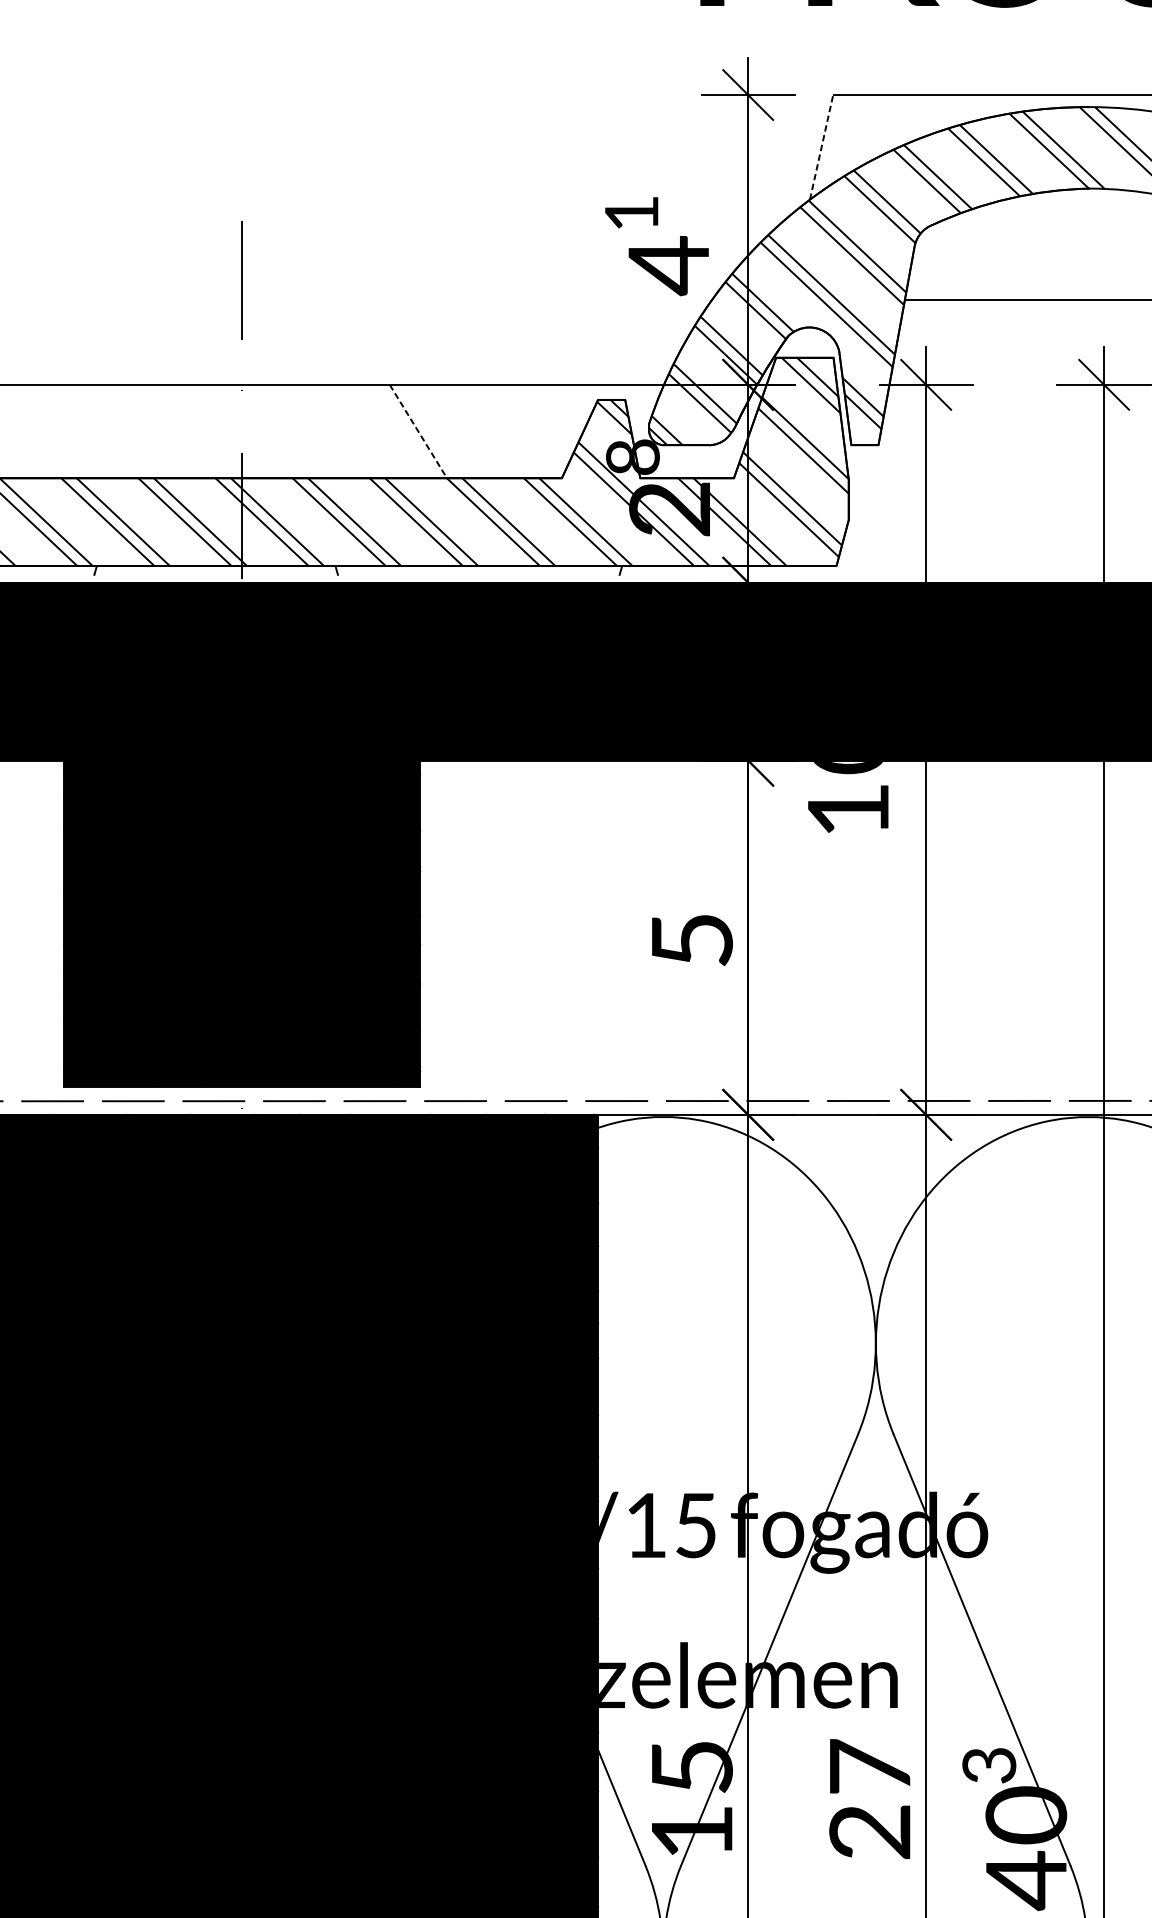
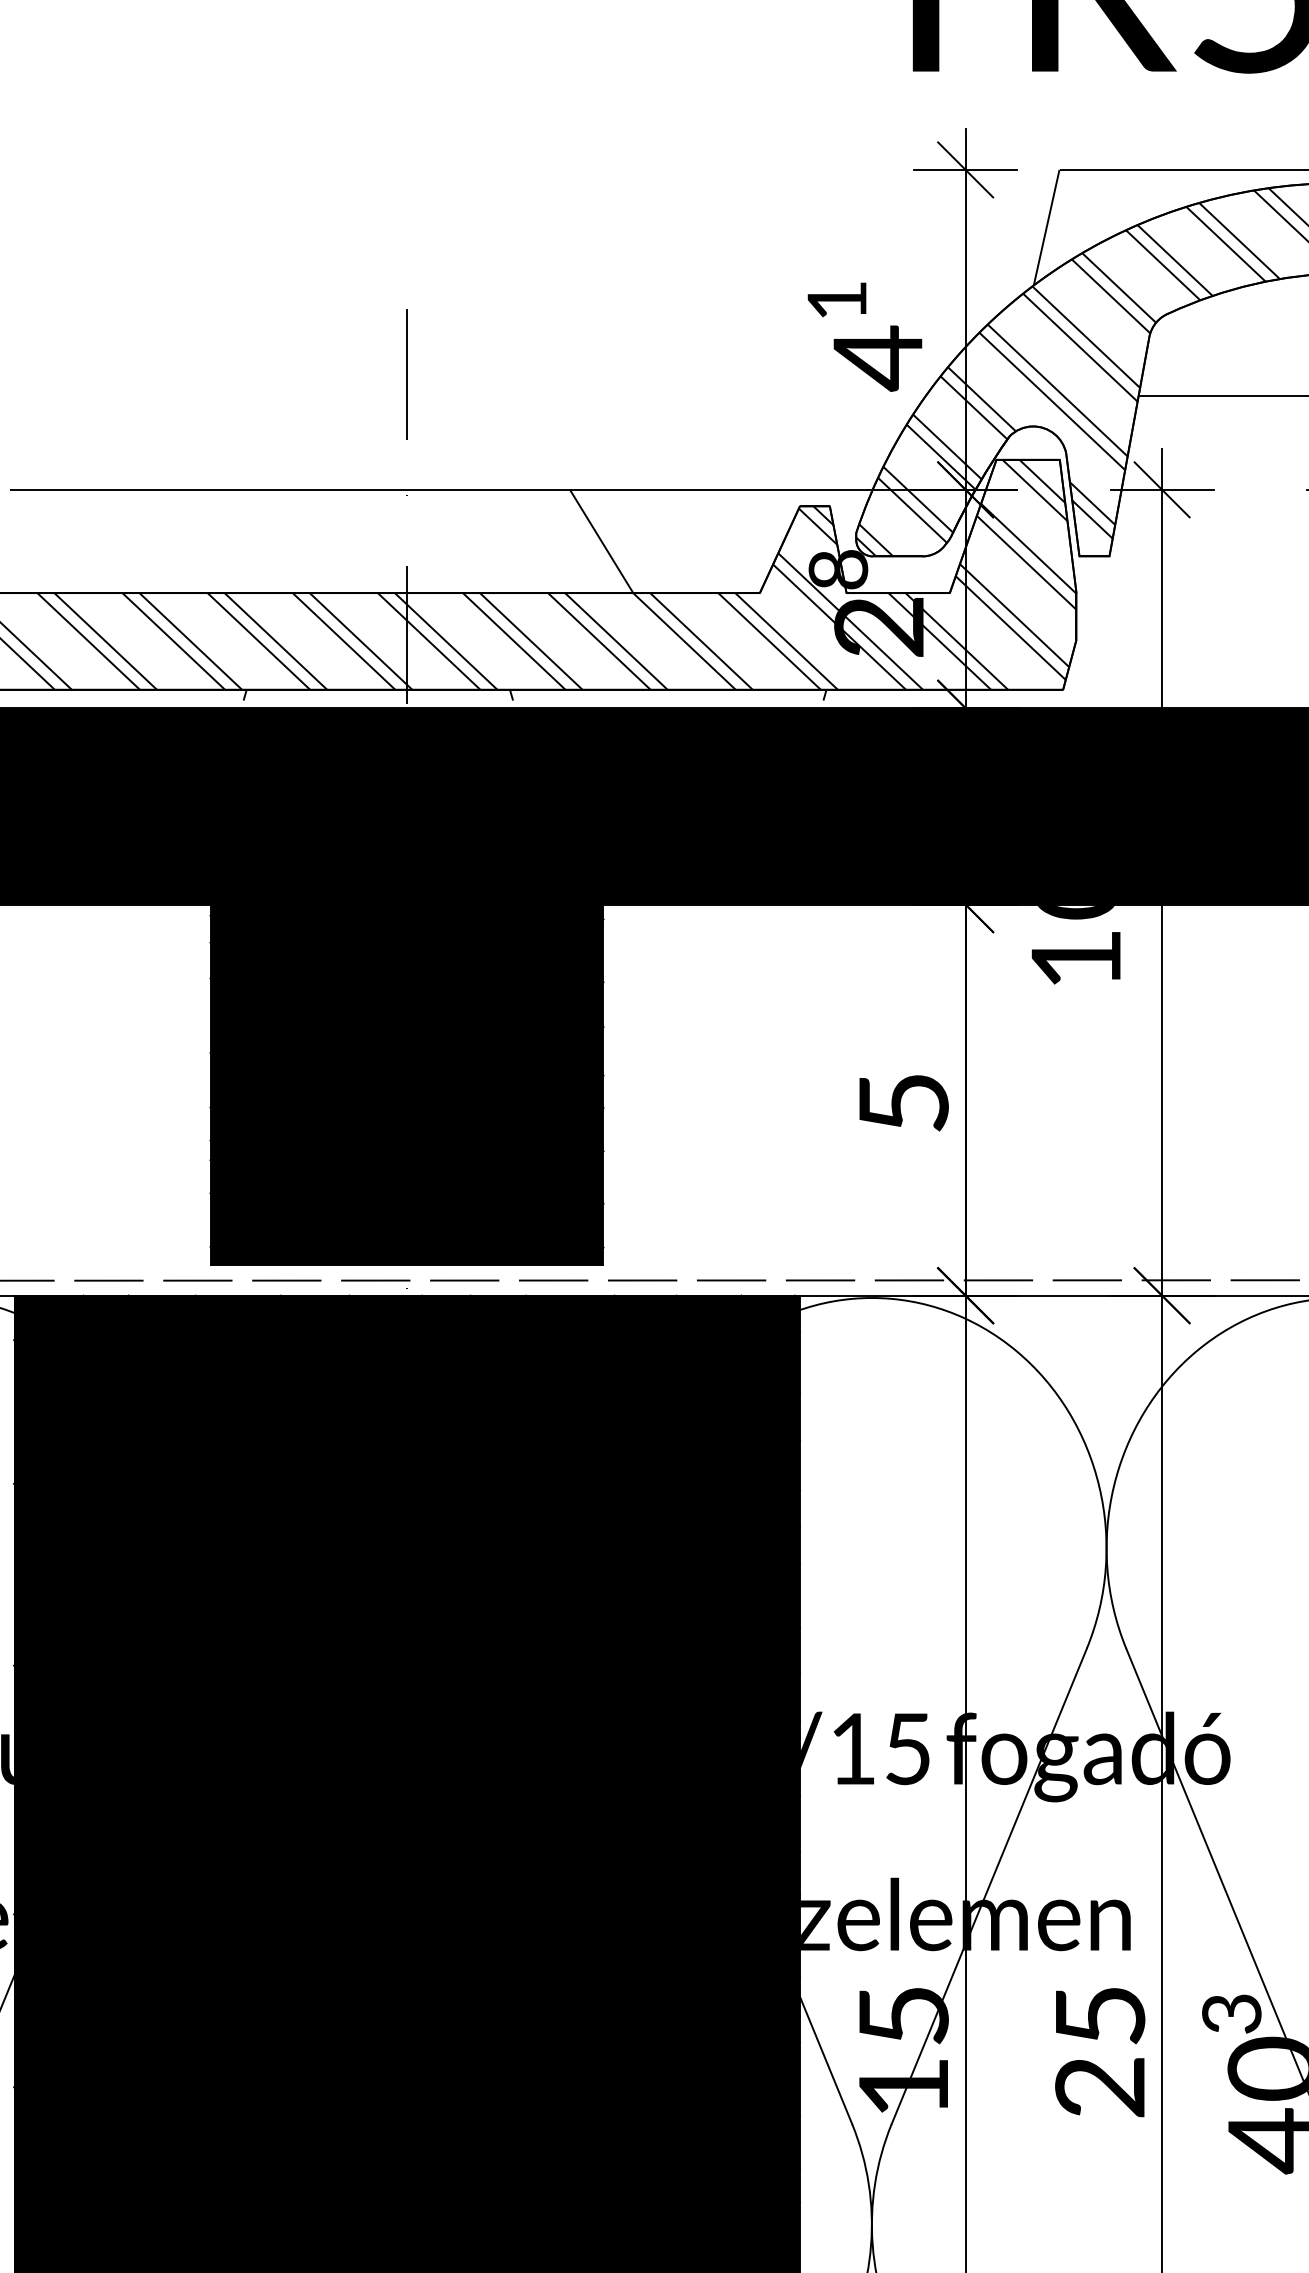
line: (821, 147) -> (1046, 227), dashed -> solid
line: (418, 431) -> (601, 541), dashed -> solid
text: (870, 1766) -> (1100, 2014), 27 -> 25

